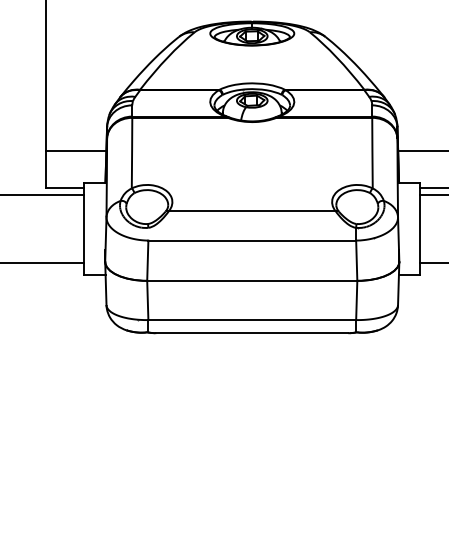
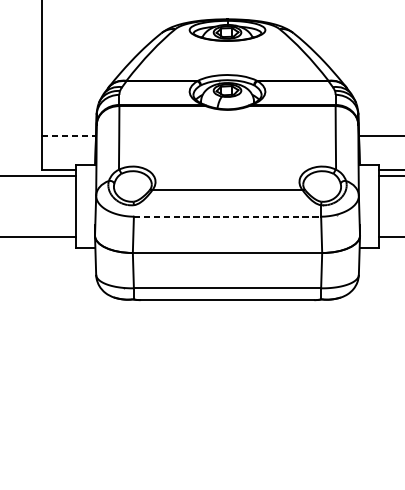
line: (76, 150) -> (69, 135), solid -> dashed
line: (252, 240) -> (227, 216), solid -> dashed

